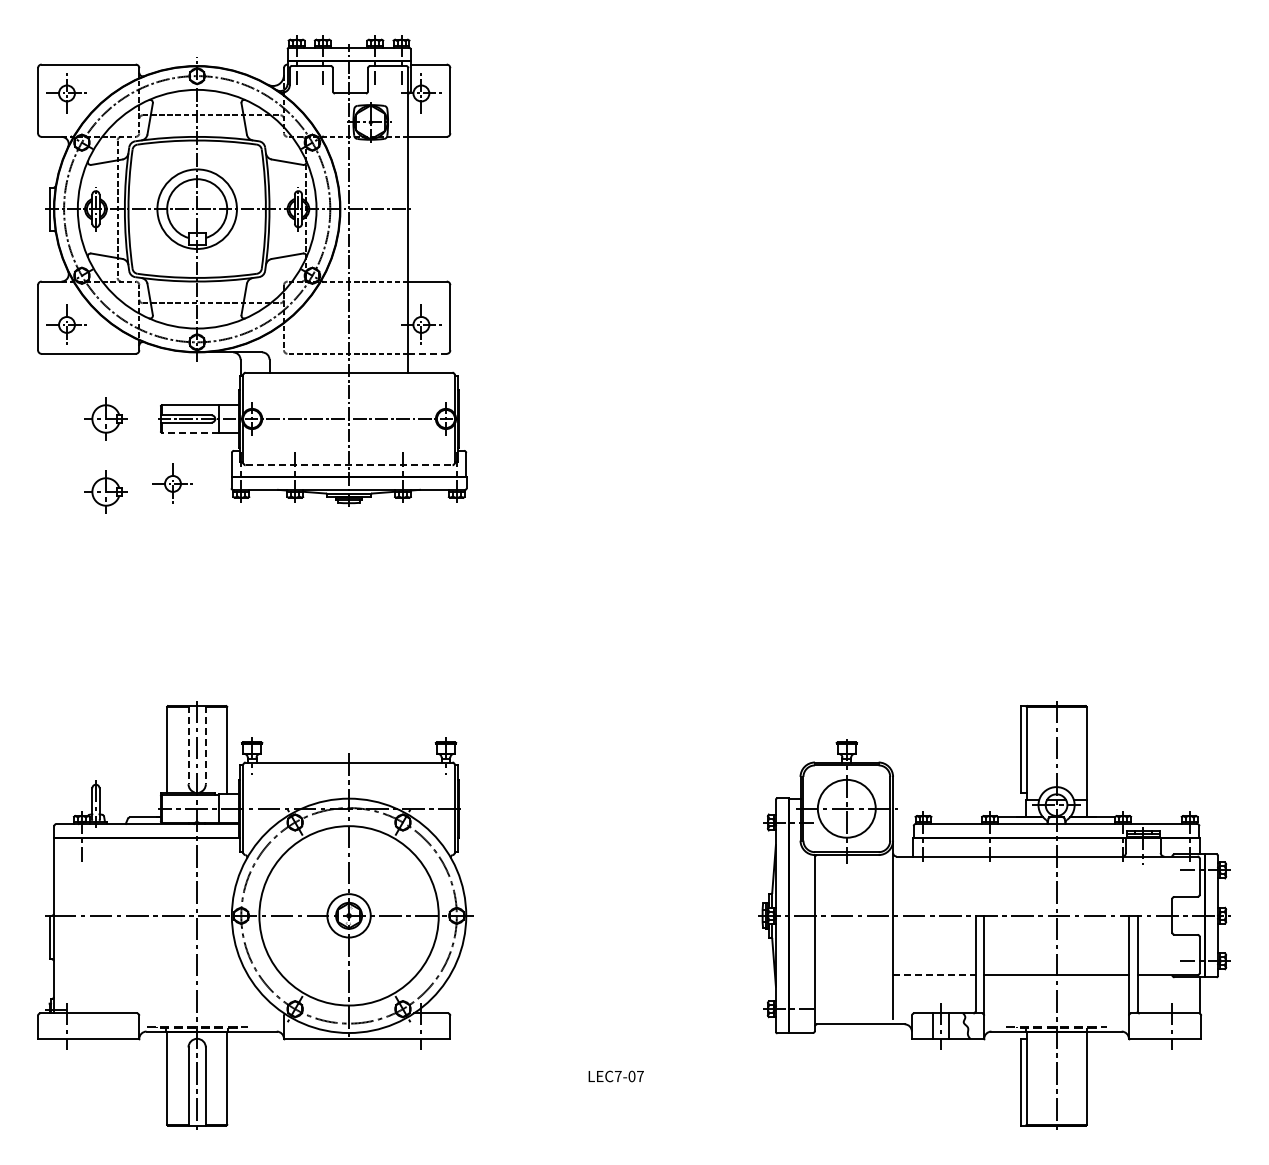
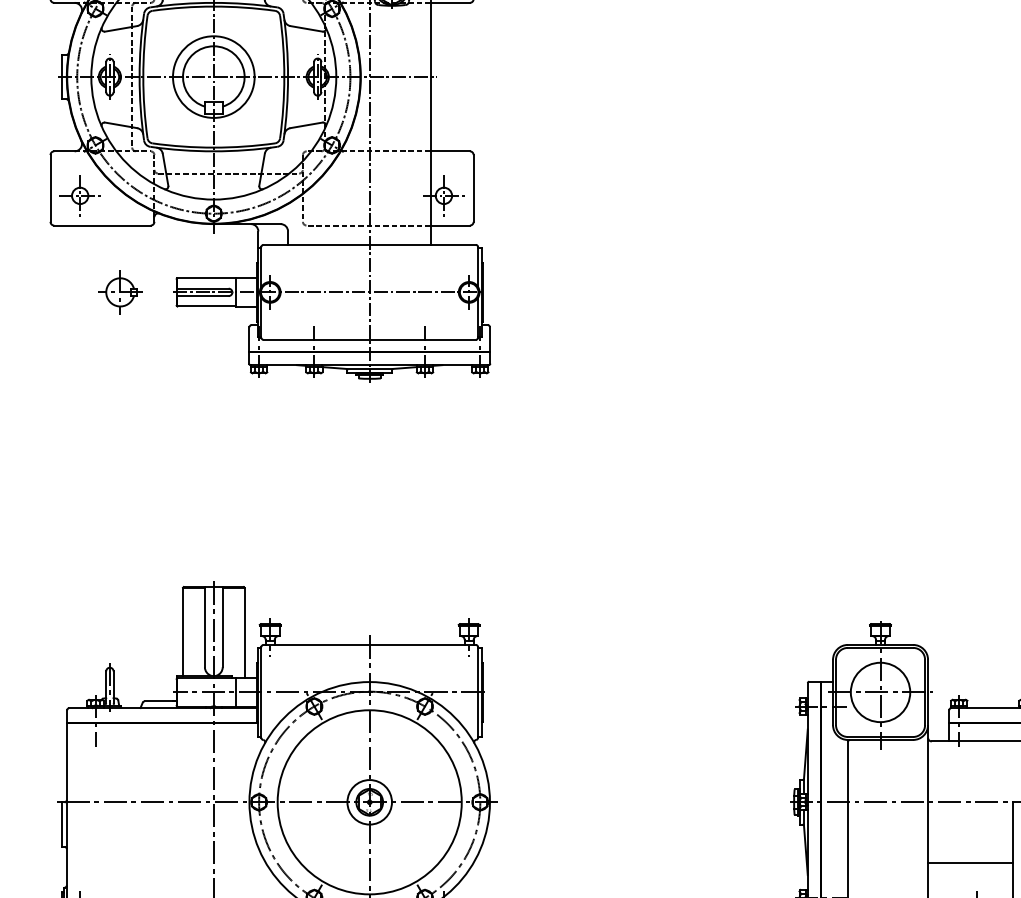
line: (428, 353) -> (451, 225), dashed -> solid
line: (190, 432) -> (206, 306), dashed -> solid
line: (349, 465) -> (370, 340), dashed -> solid
part: (172, 483) -> (188, 358), removed
part: (105, 491) -> (119, 366), removed
line: (188, 745) -> (204, 627), dashed -> solid
line: (205, 745) -> (222, 627), dashed -> solid
line: (934, 975) -> (970, 863), dashed -> solid

